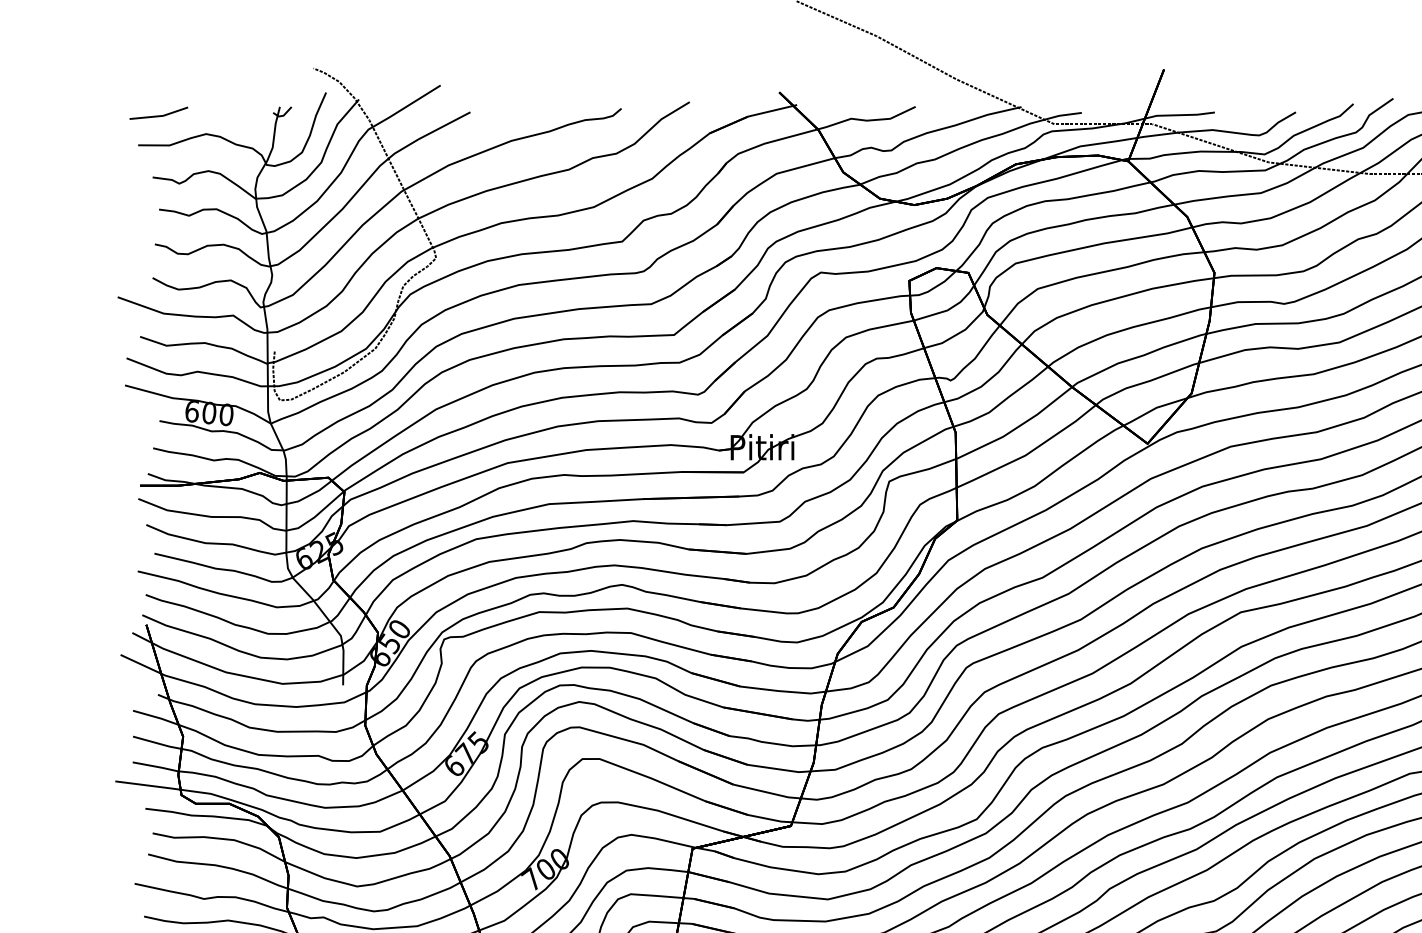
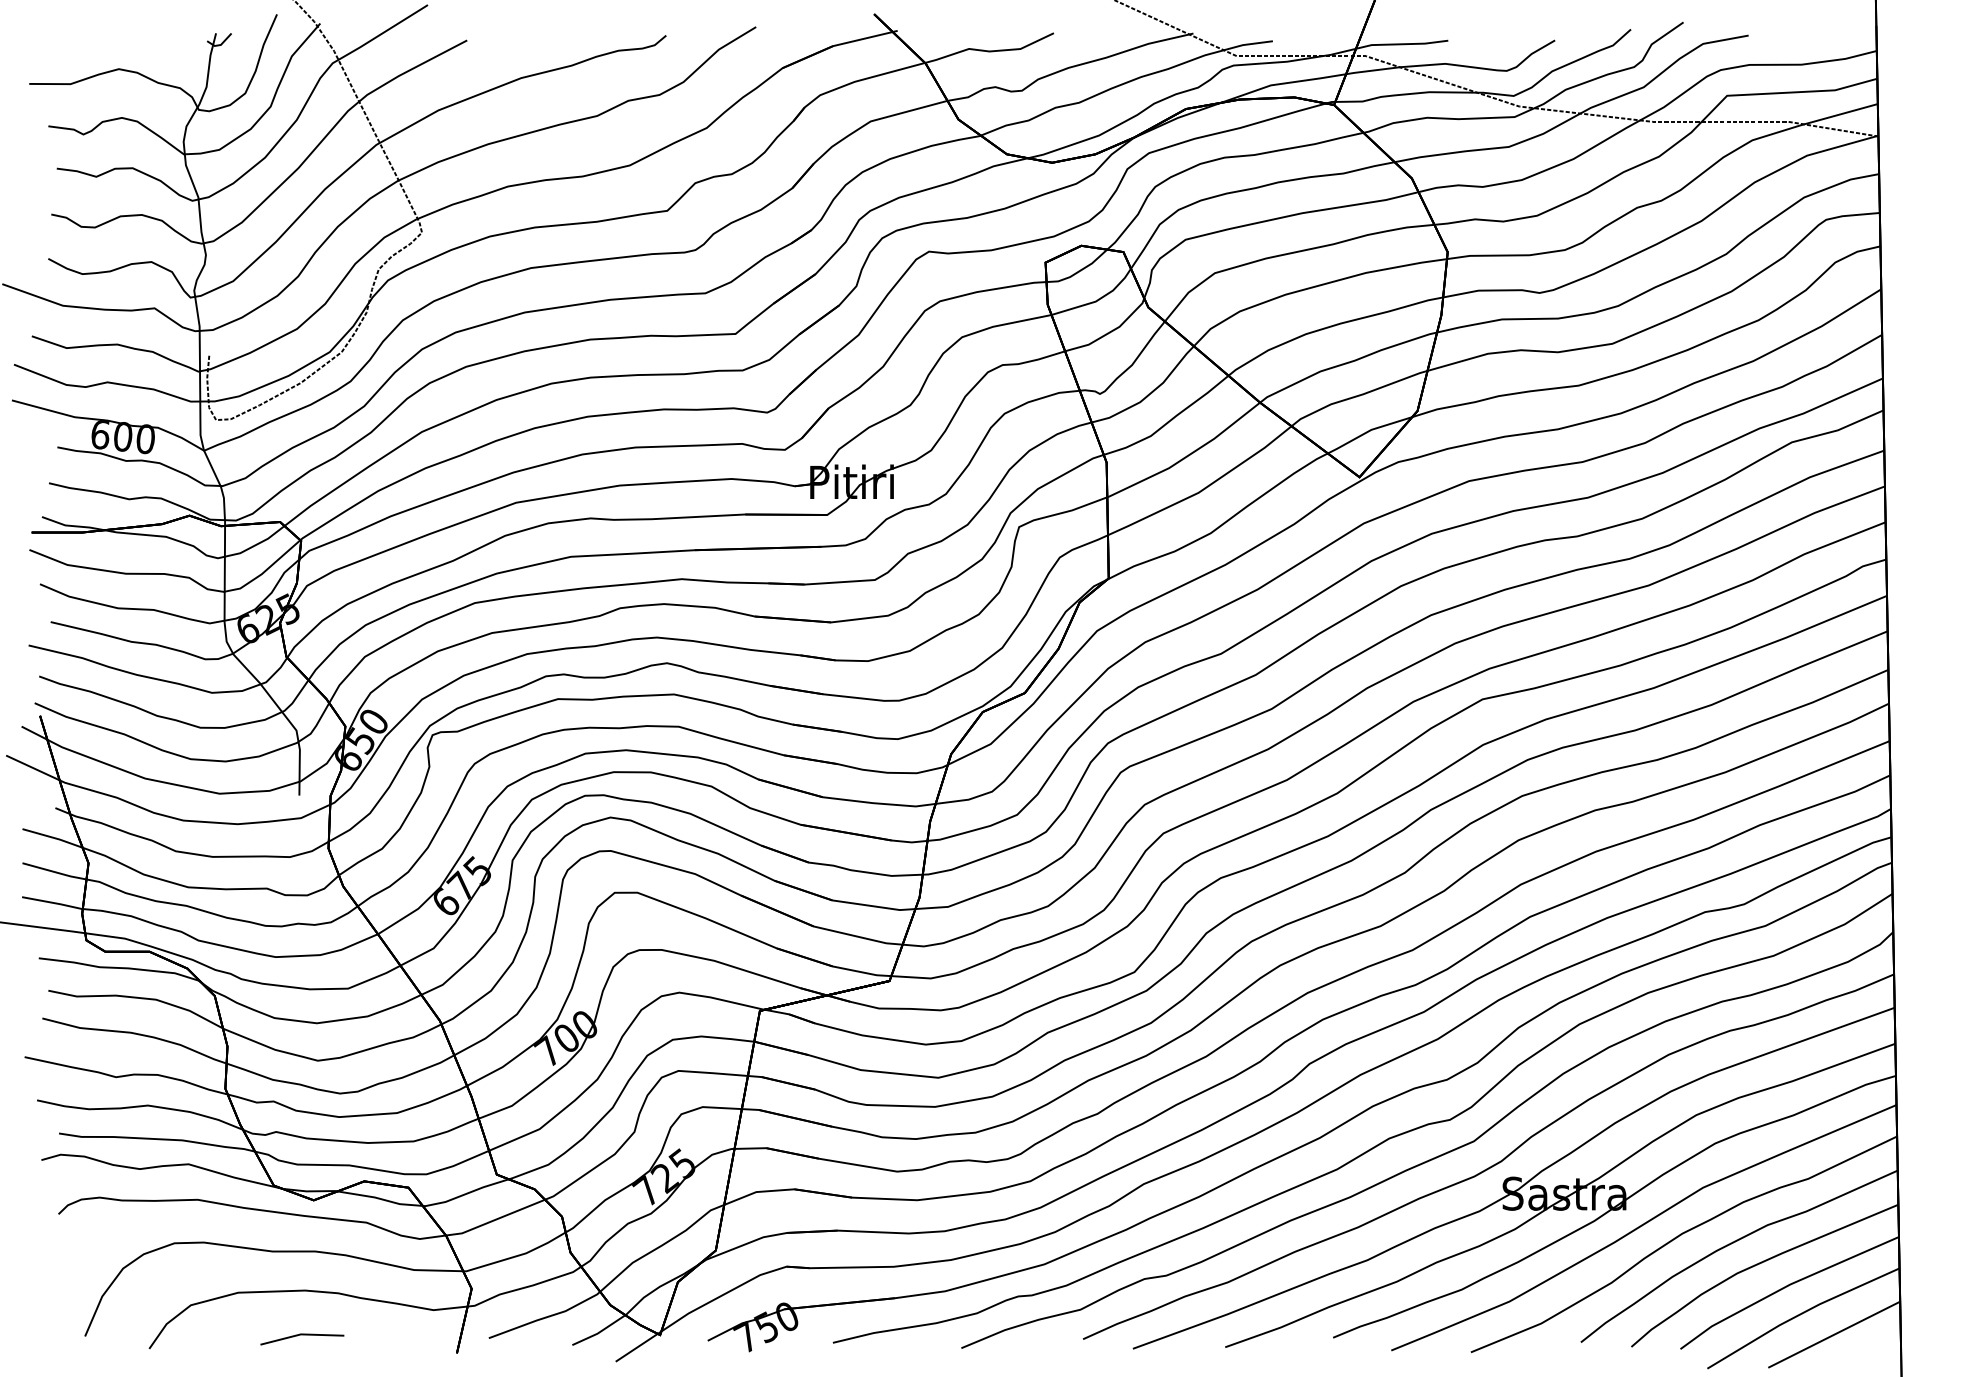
line: (158, 115) -> (56, 44), removed

